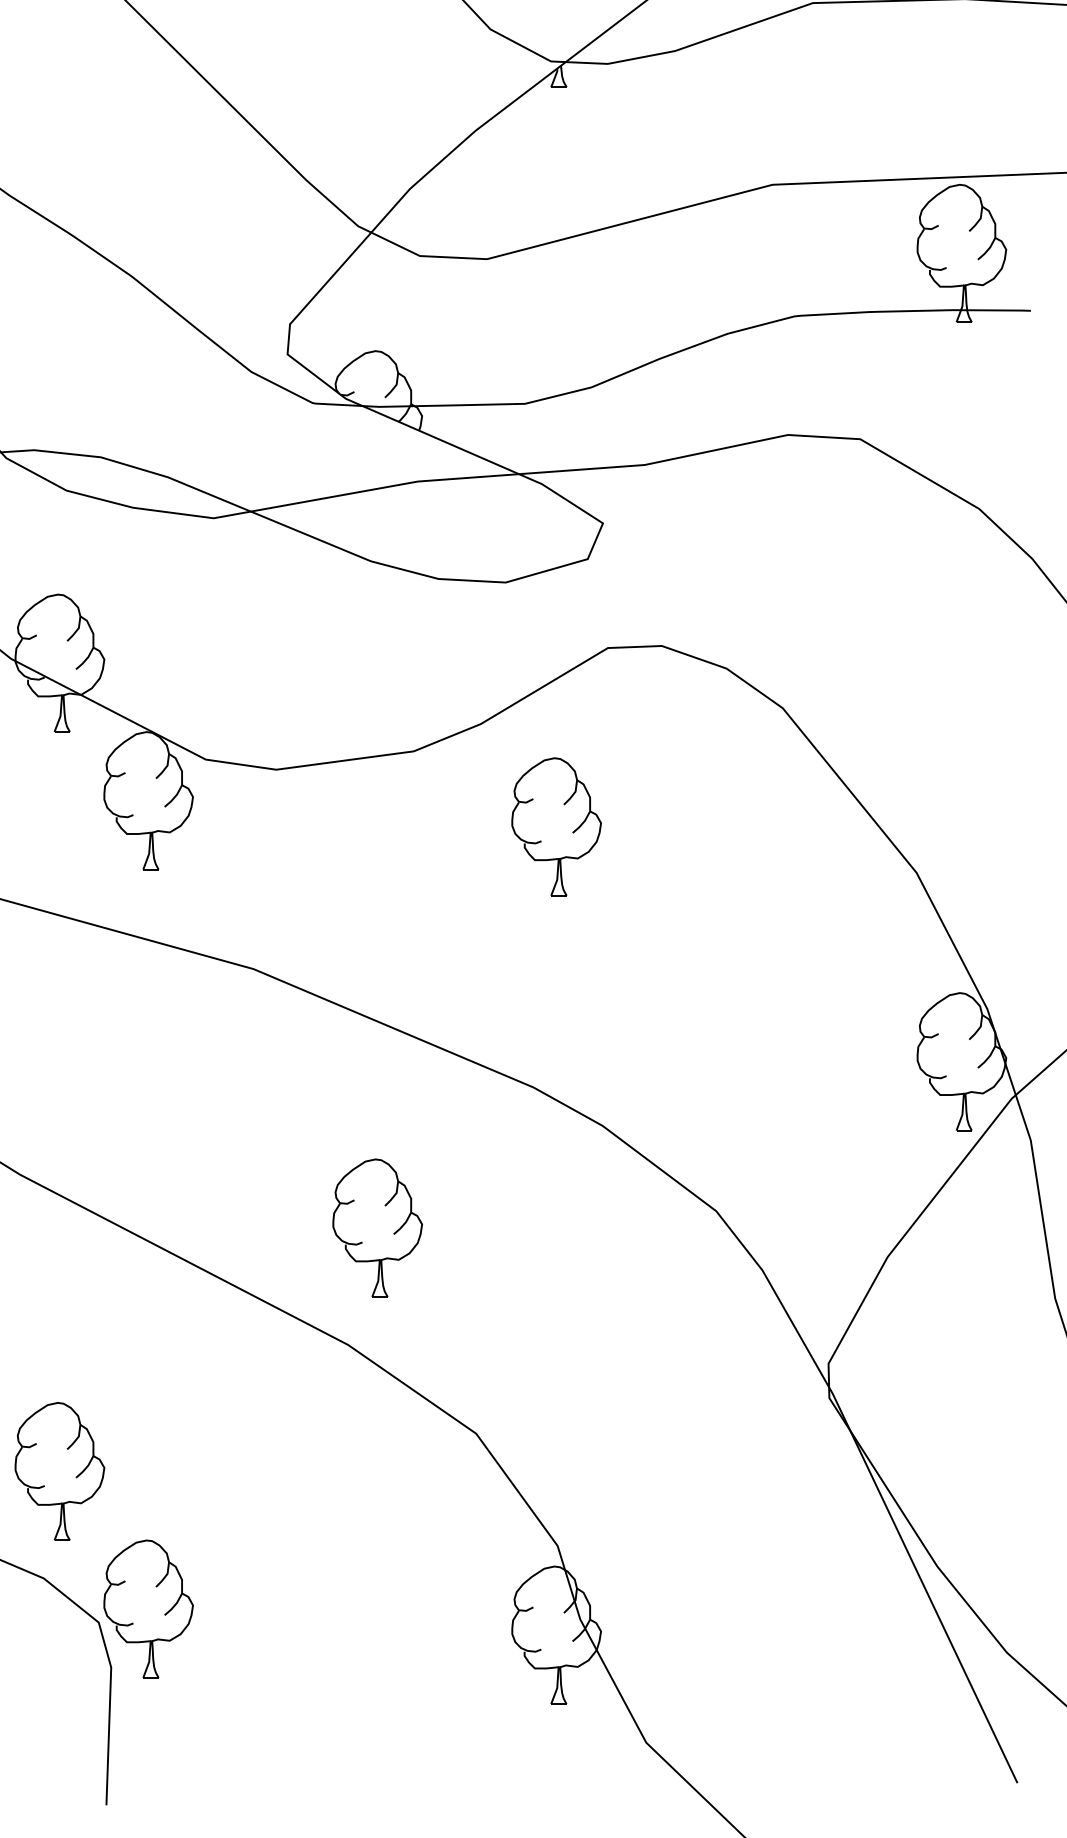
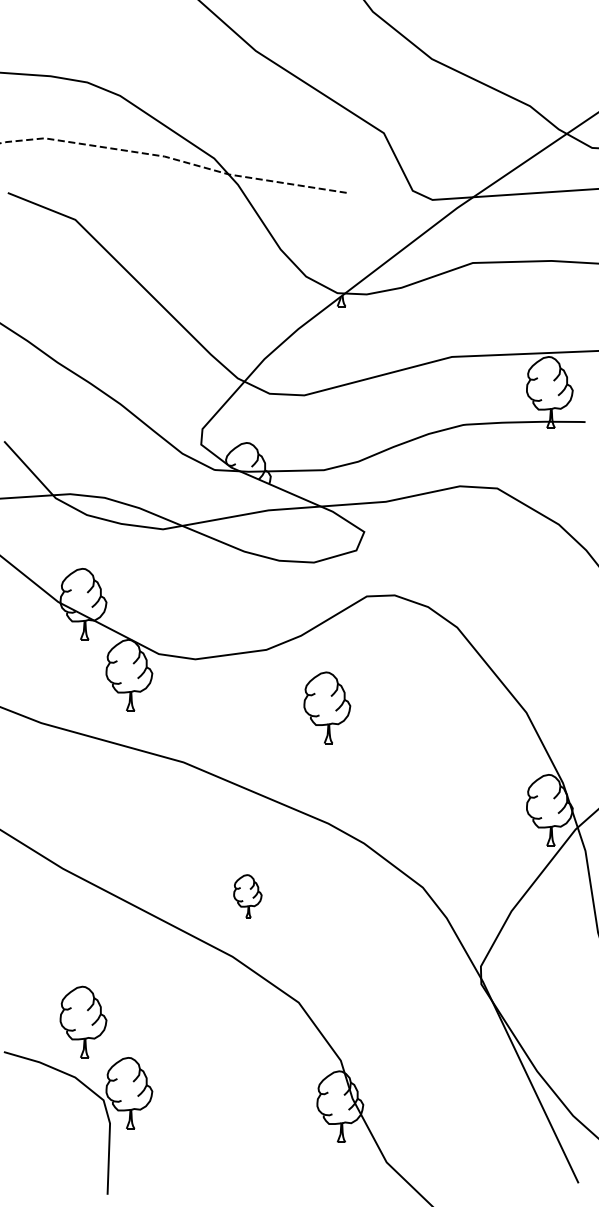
part: (556, 826) -> (327, 707), moved
part: (377, 1228) -> (247, 896), size x0.6

